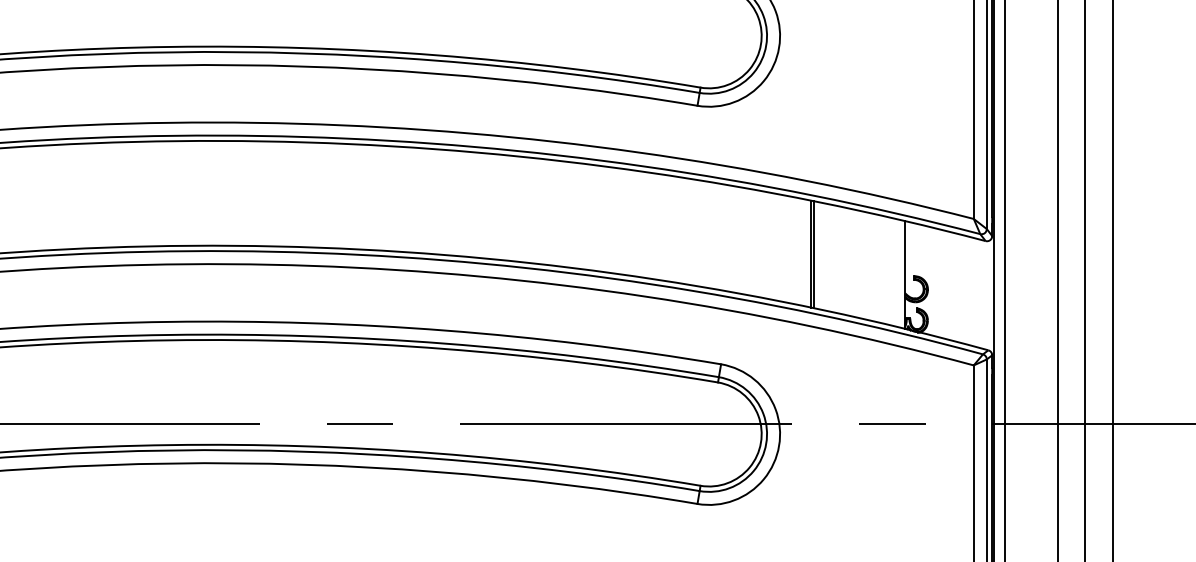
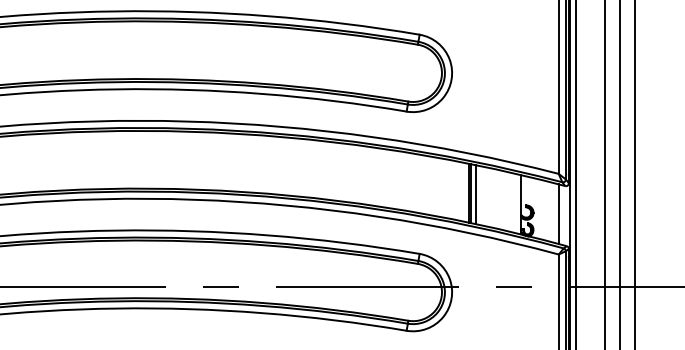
line: (822, 256) -> (475, 194), added
line: (973, 290) -> (558, 213), added

